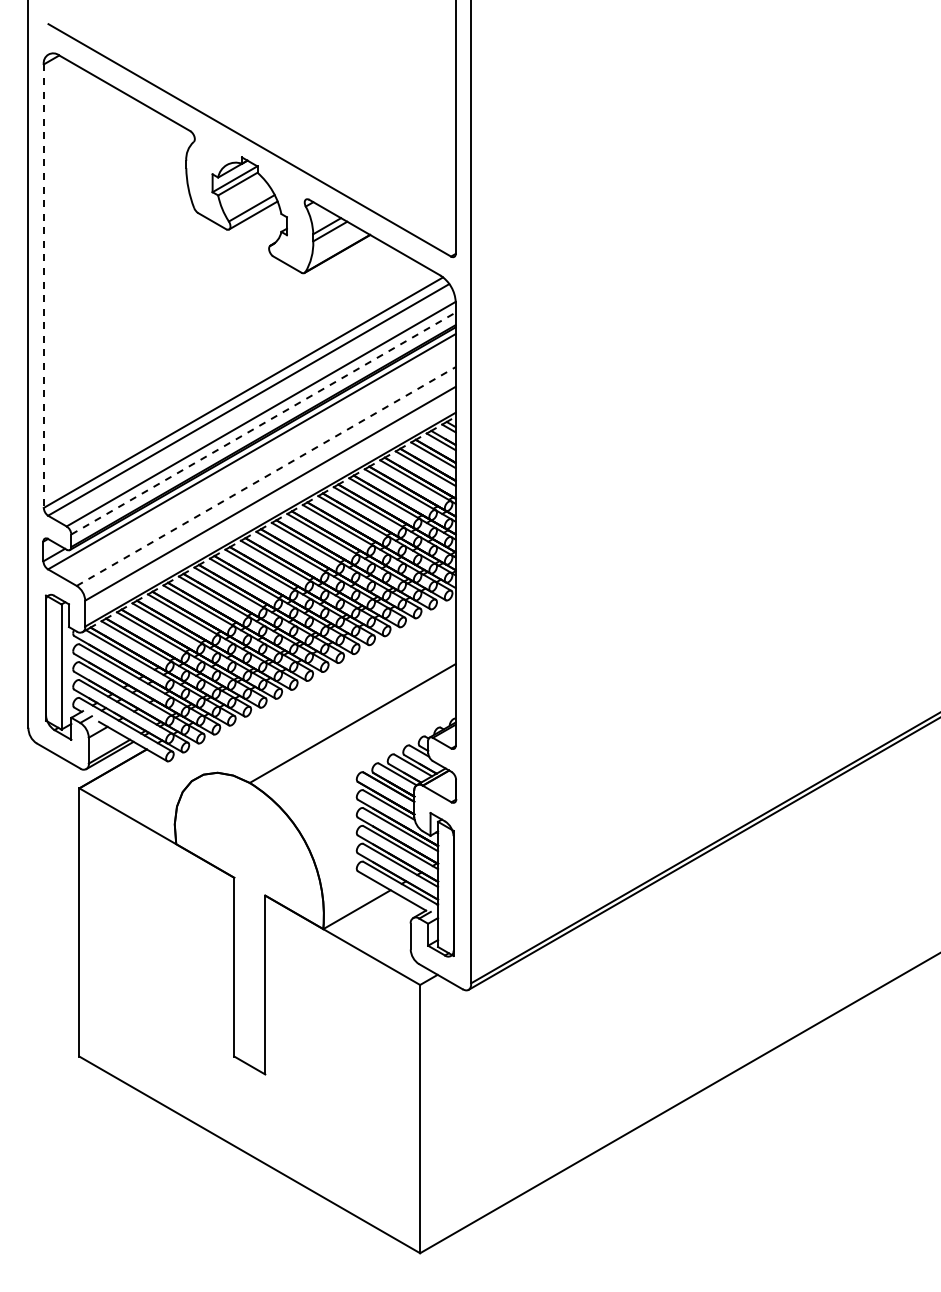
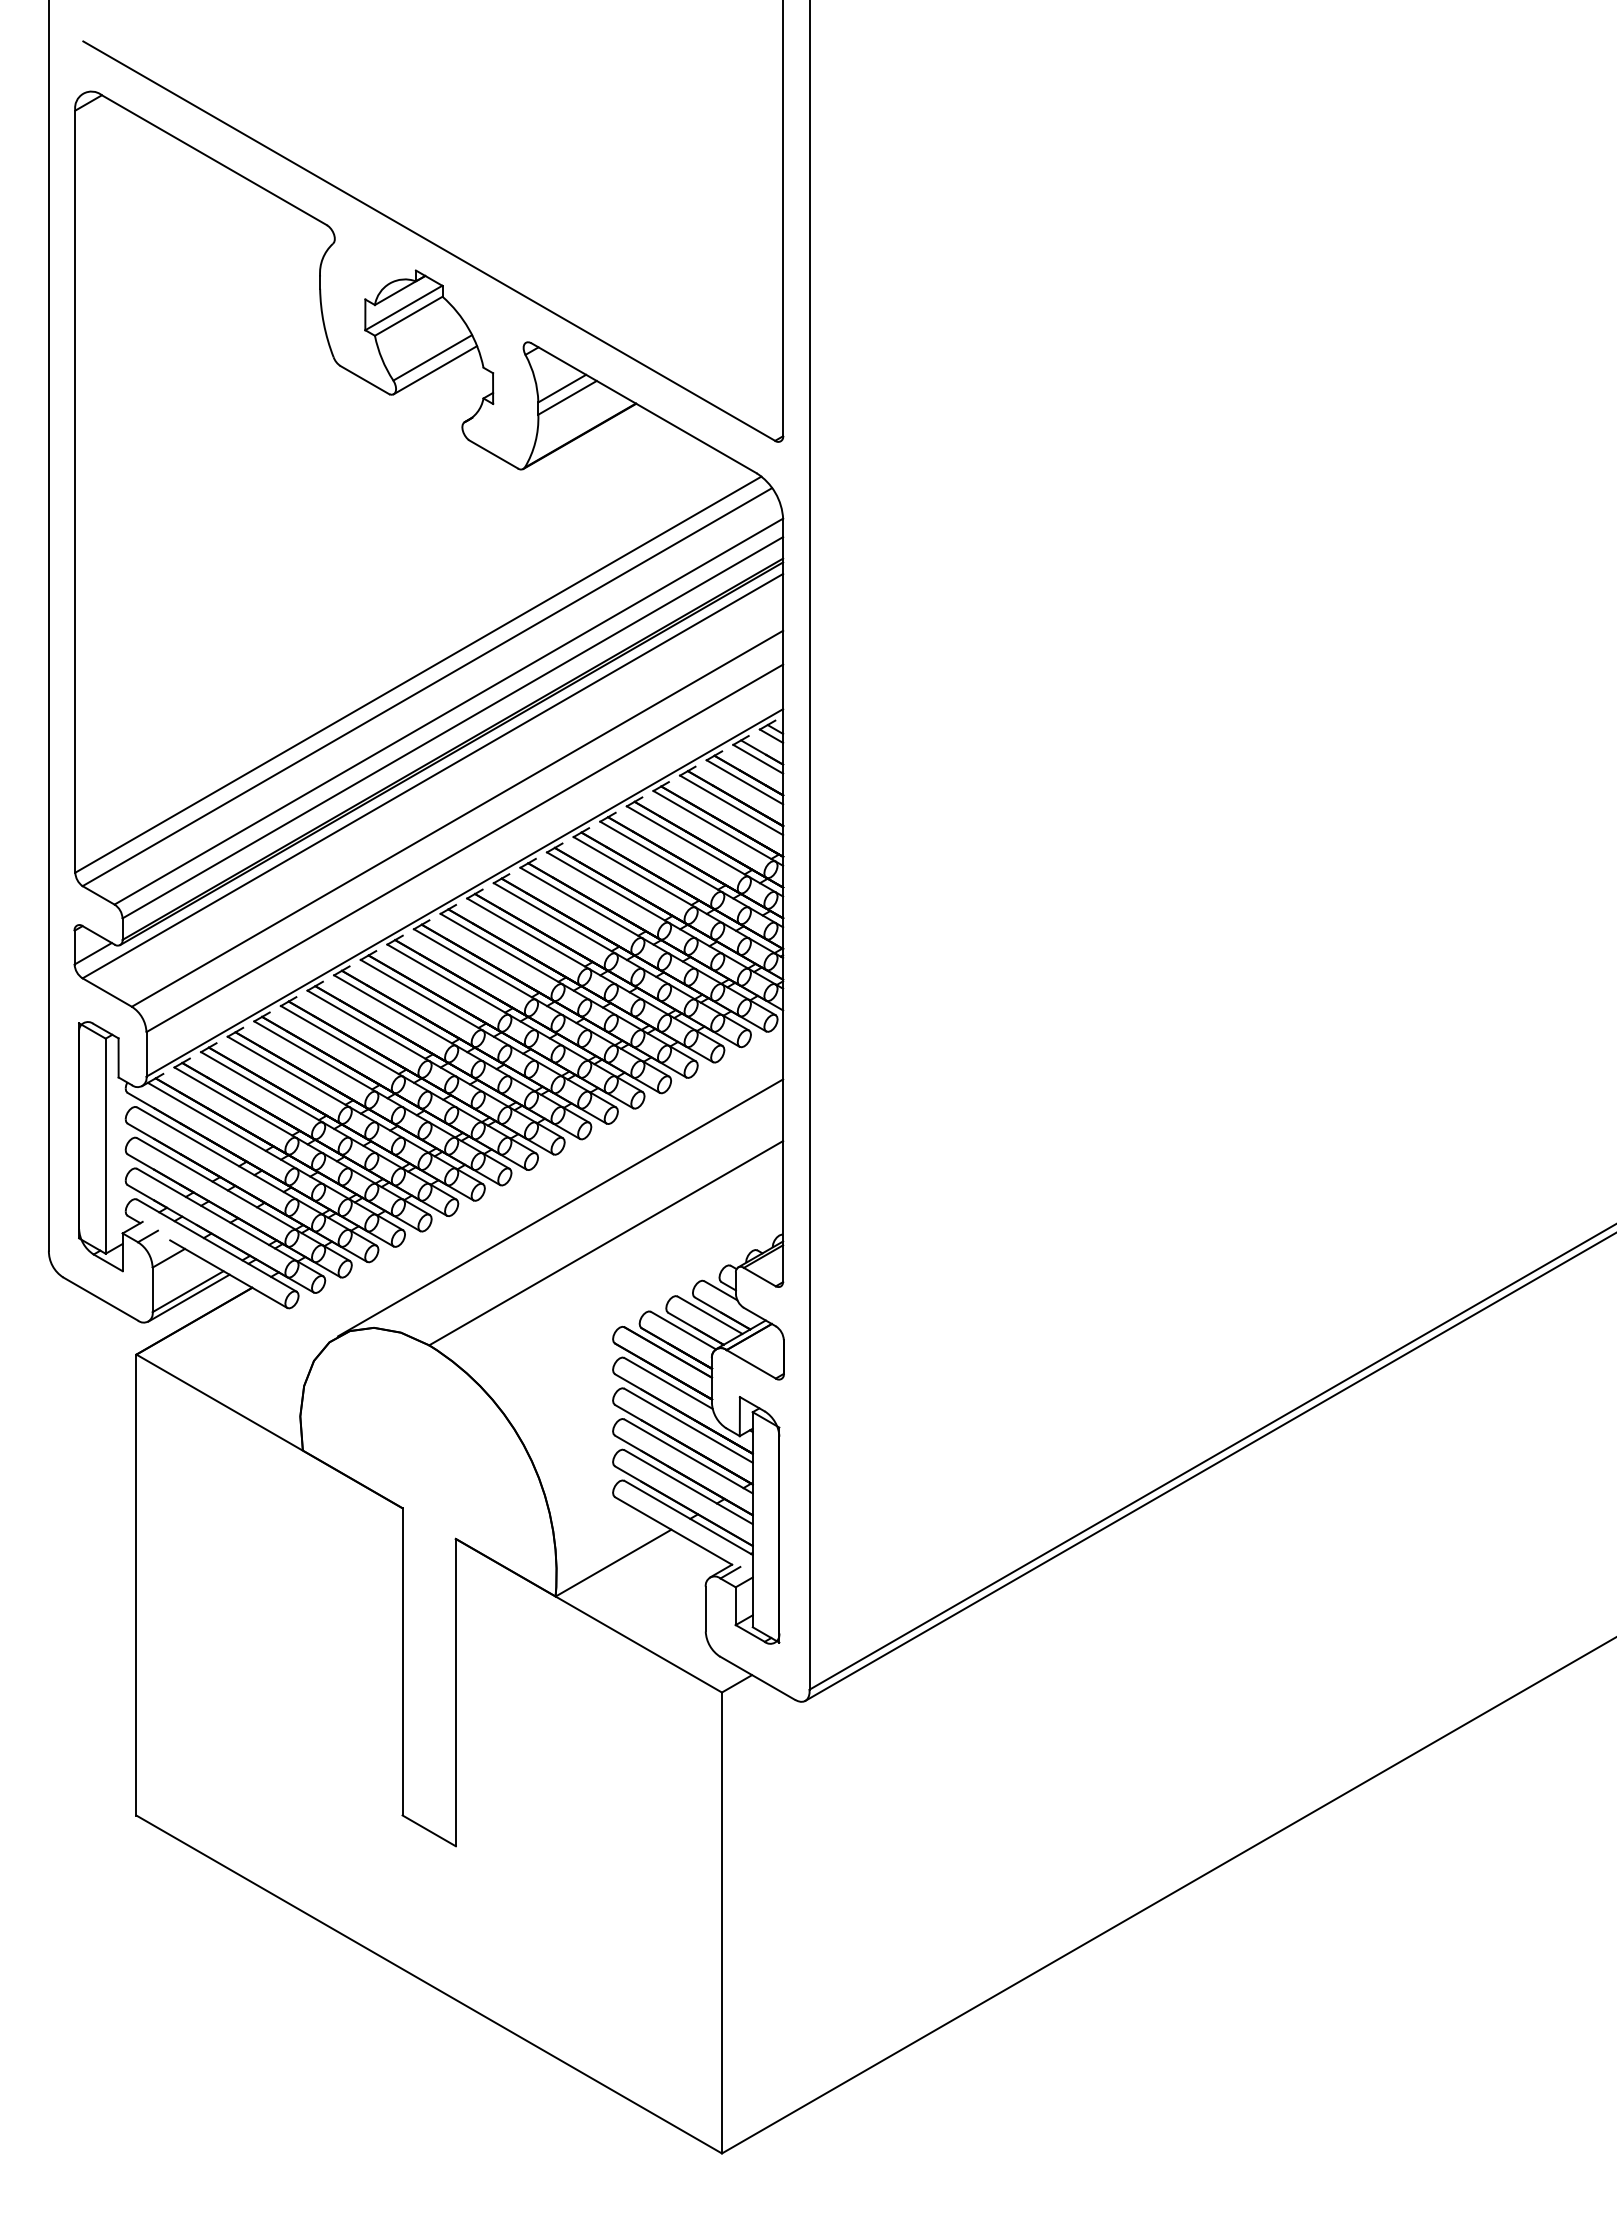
line: (43, 286) -> (74, 492), dashed -> solid
line: (263, 423) -> (452, 727), dashed -> solid
line: (266, 476) -> (457, 818), dashed -> solid
line: (325, 702) -> (559, 1207), added

